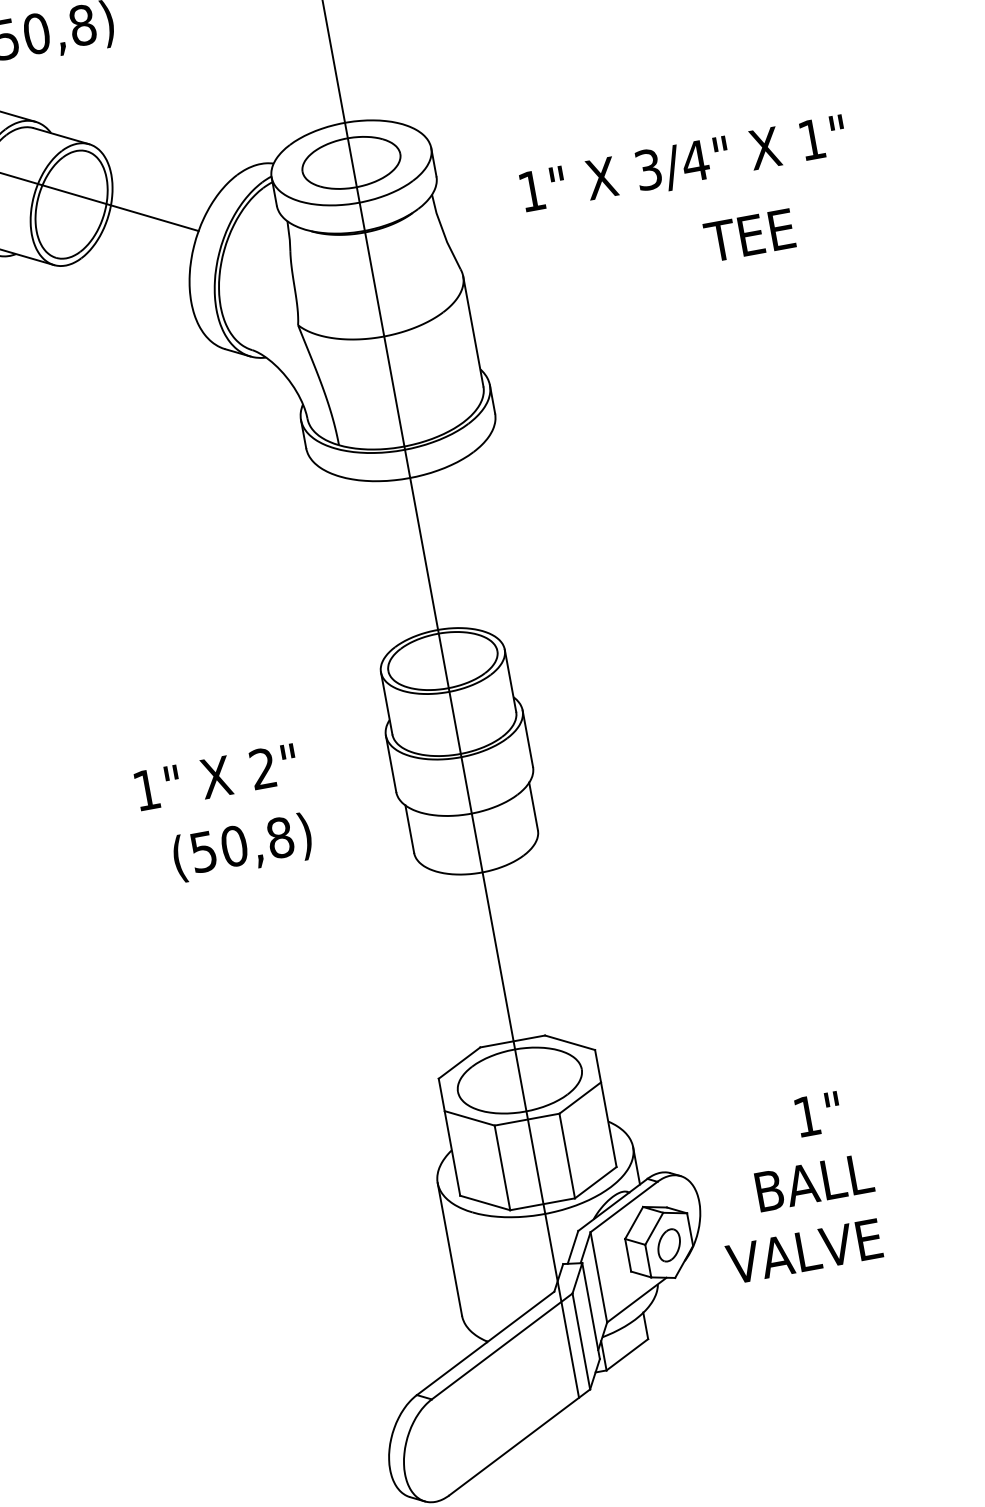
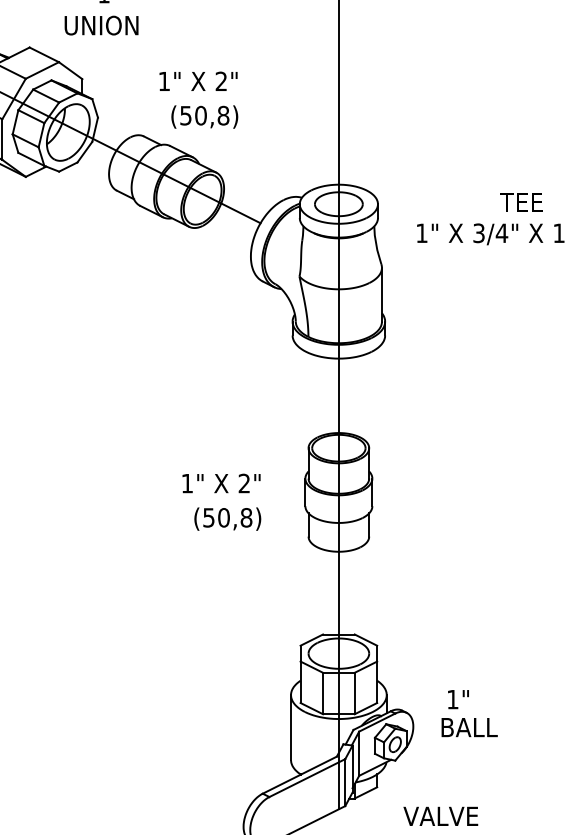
text: (750, 235) -> (521, 202), moved
text: (818, 1114) -> (458, 699), moved
text: (803, 1249) -> (440, 815), moved

